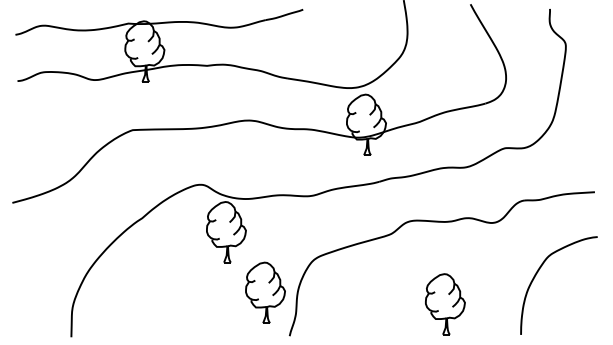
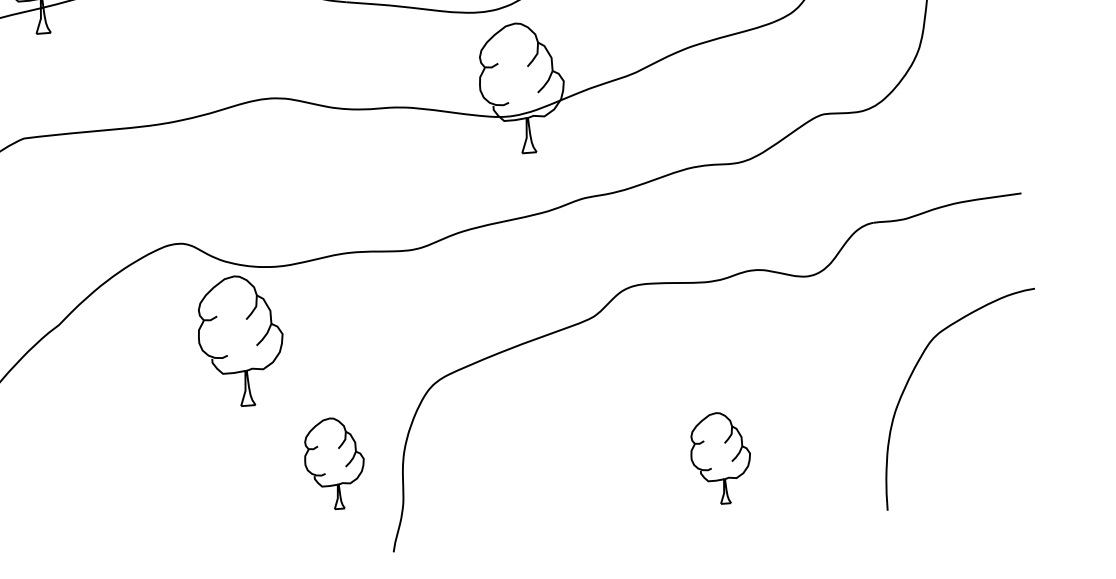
part: (265, 292) -> (334, 463), size x0.7
part: (445, 304) -> (721, 458), size x0.7

